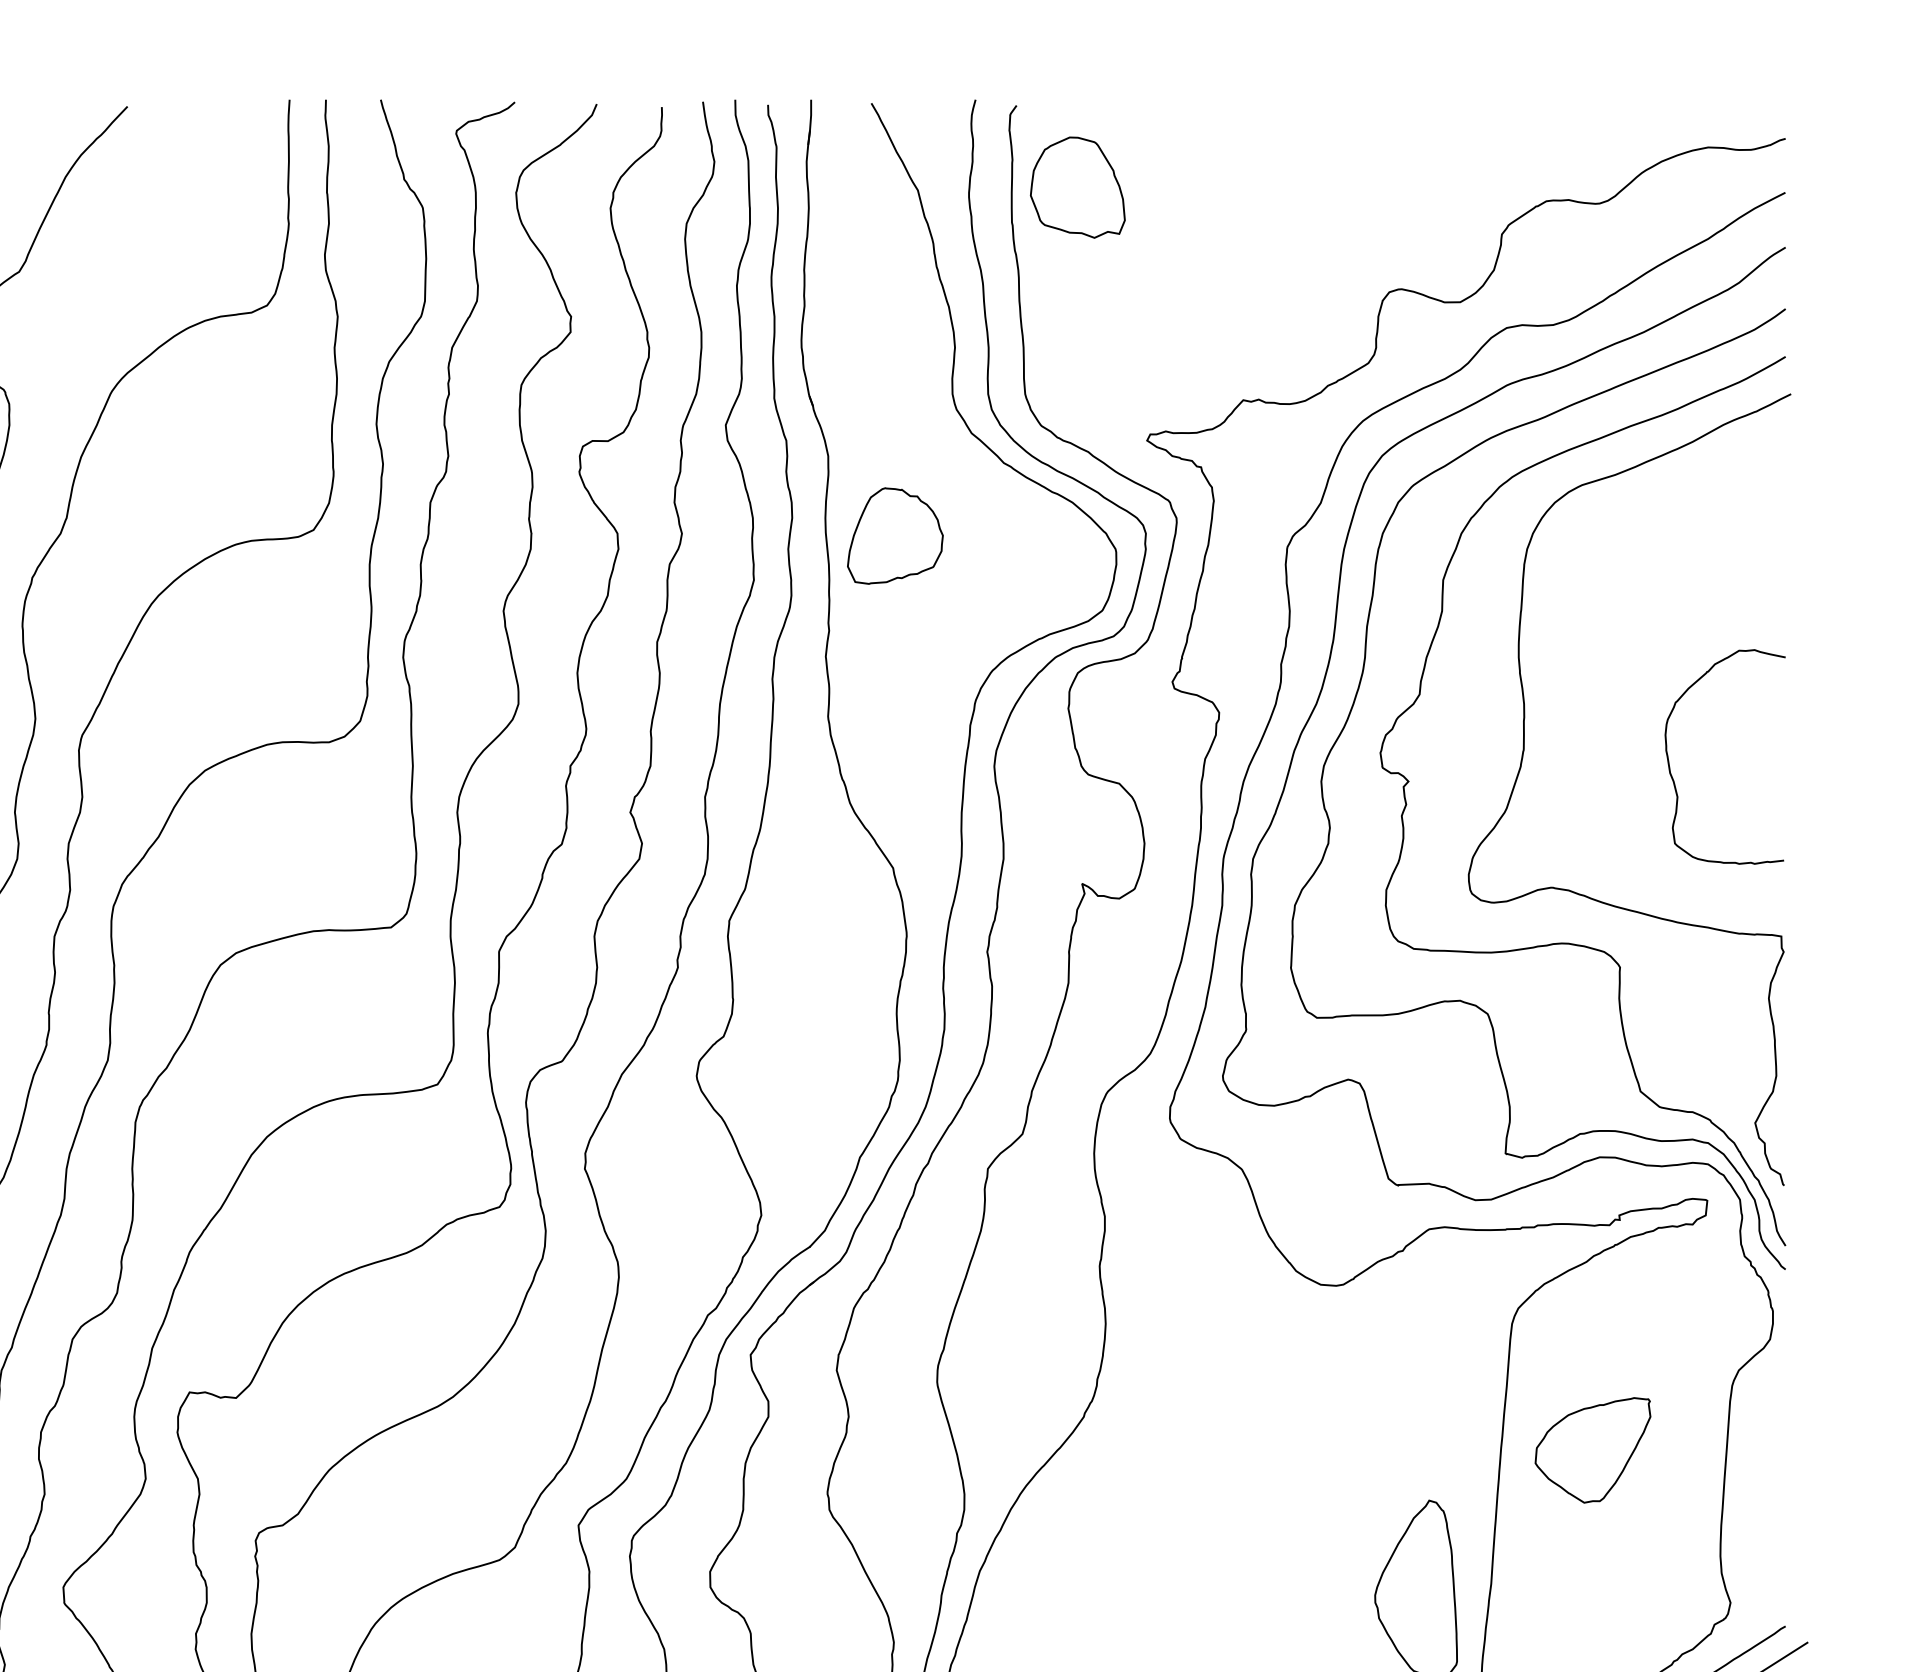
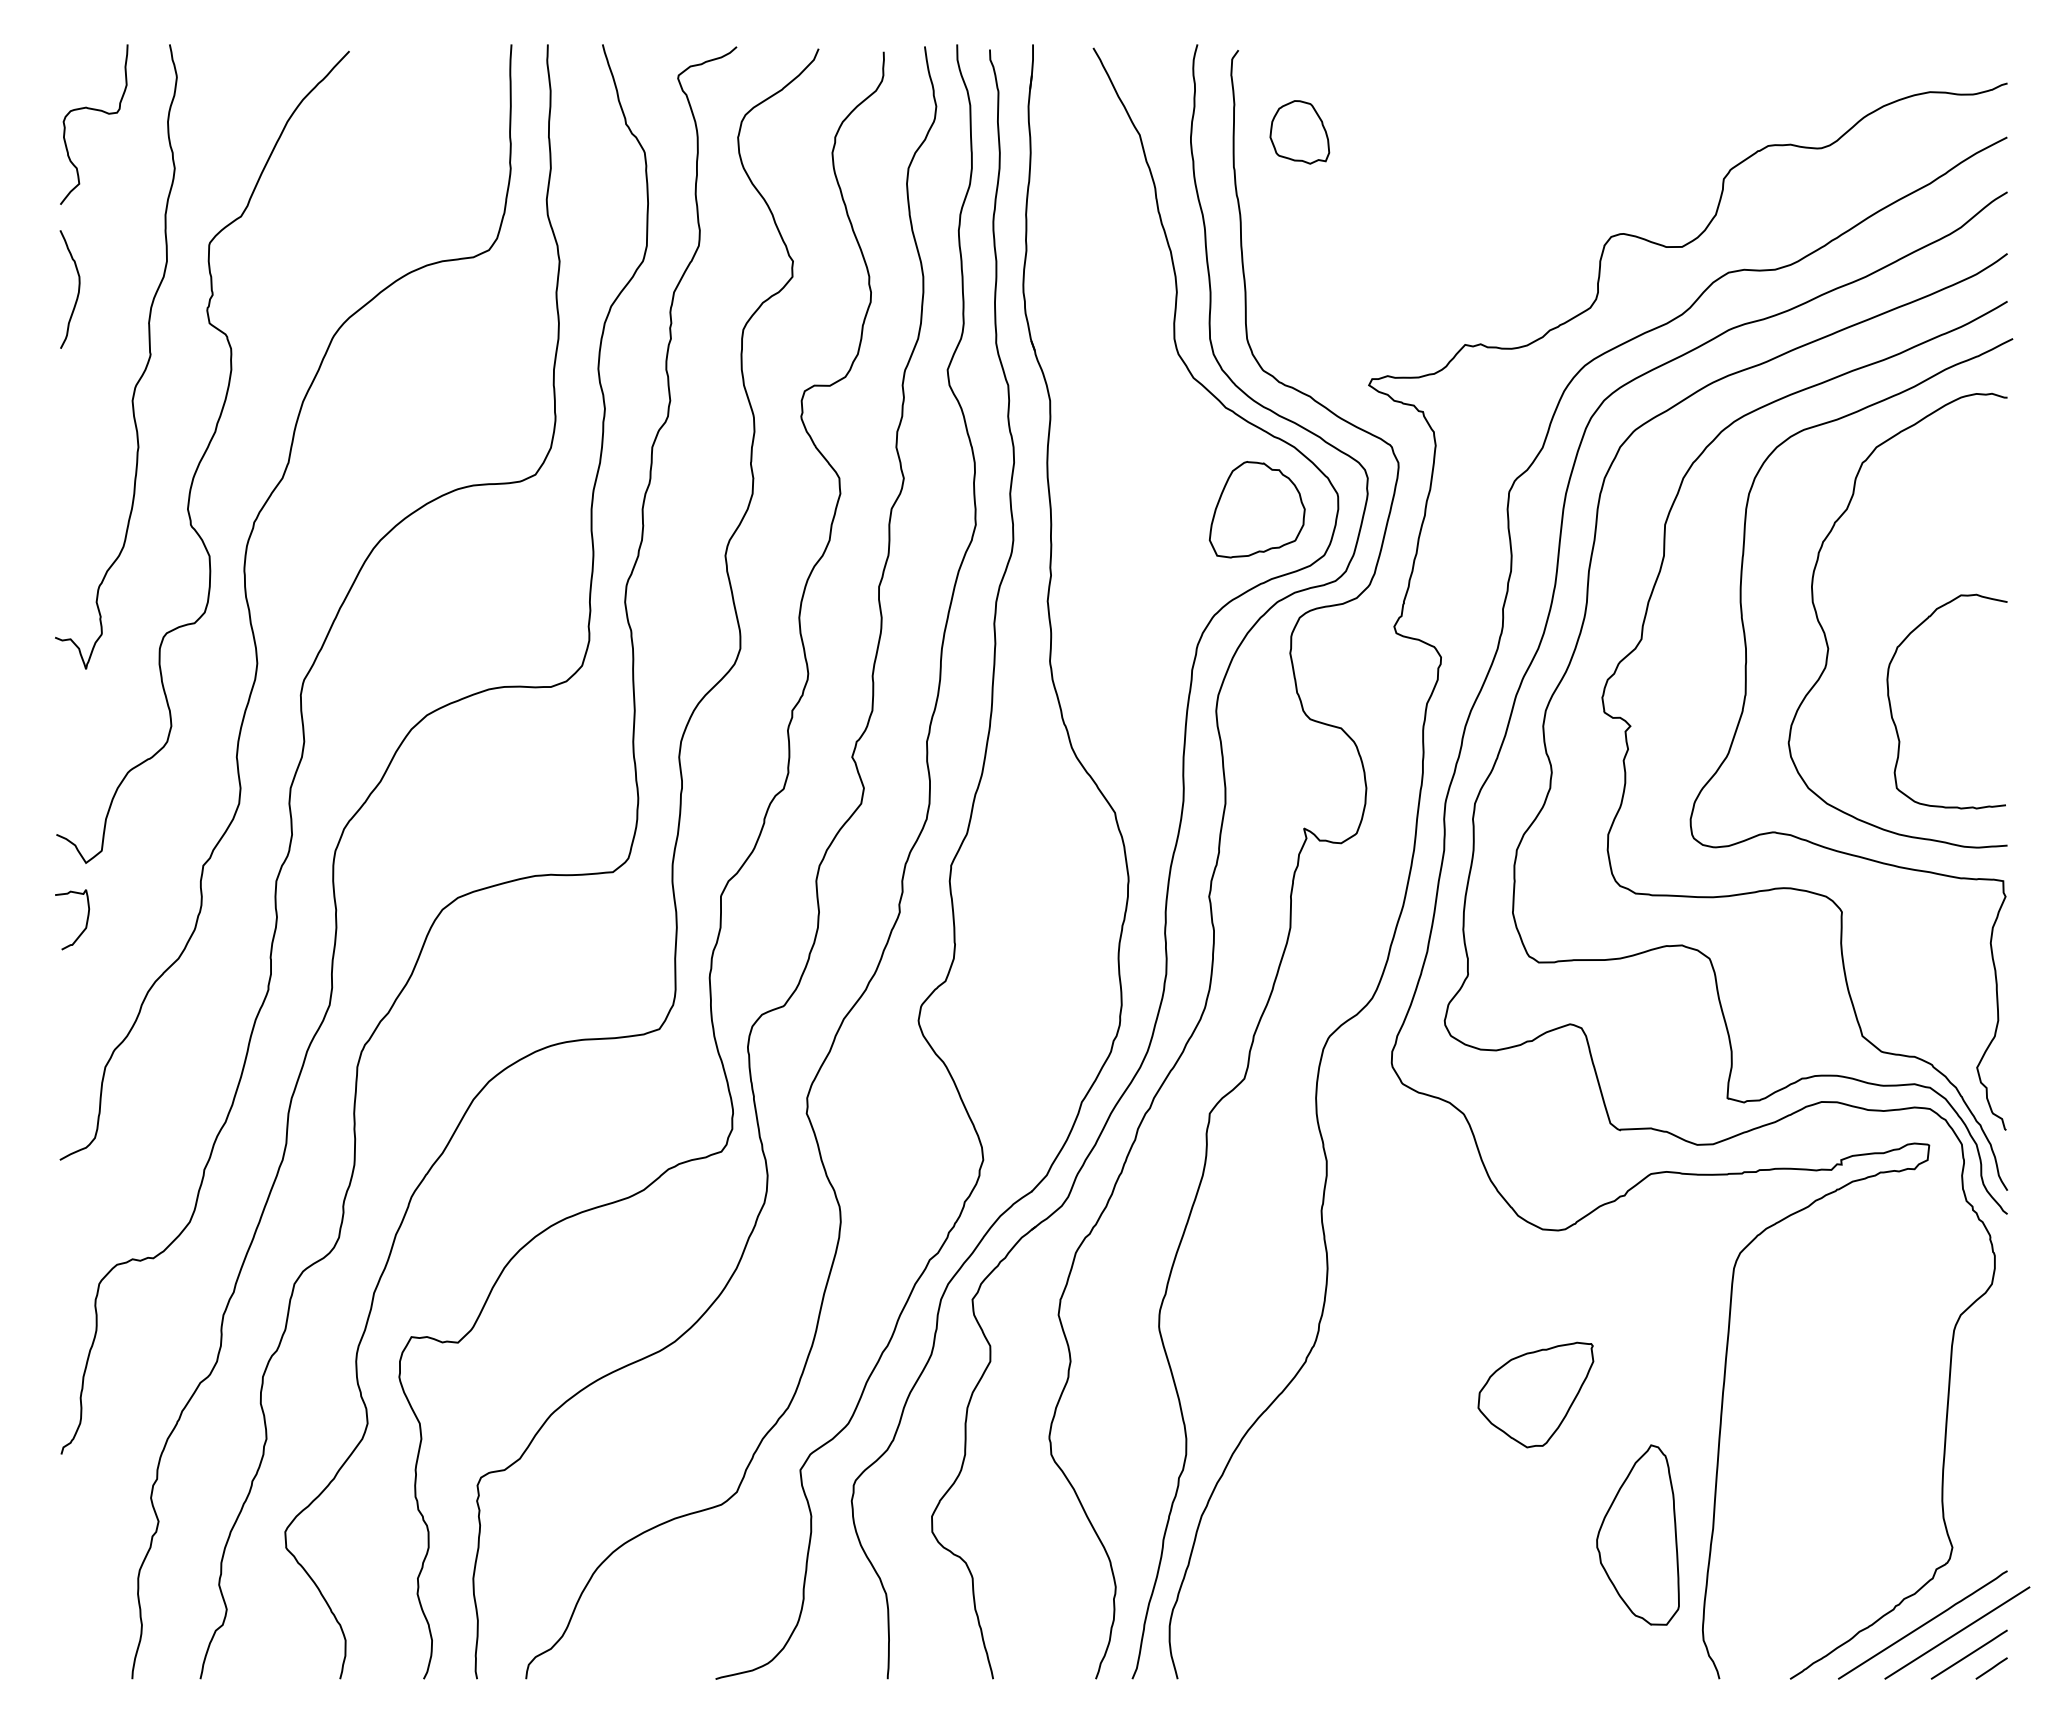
part: (1077, 187) -> (1299, 132), size x0.62
part: (894, 535) -> (1256, 509), moved
curve: (1604, 691) -> (1826, 636), added
part: (1592, 1449) -> (1535, 1394), moved

